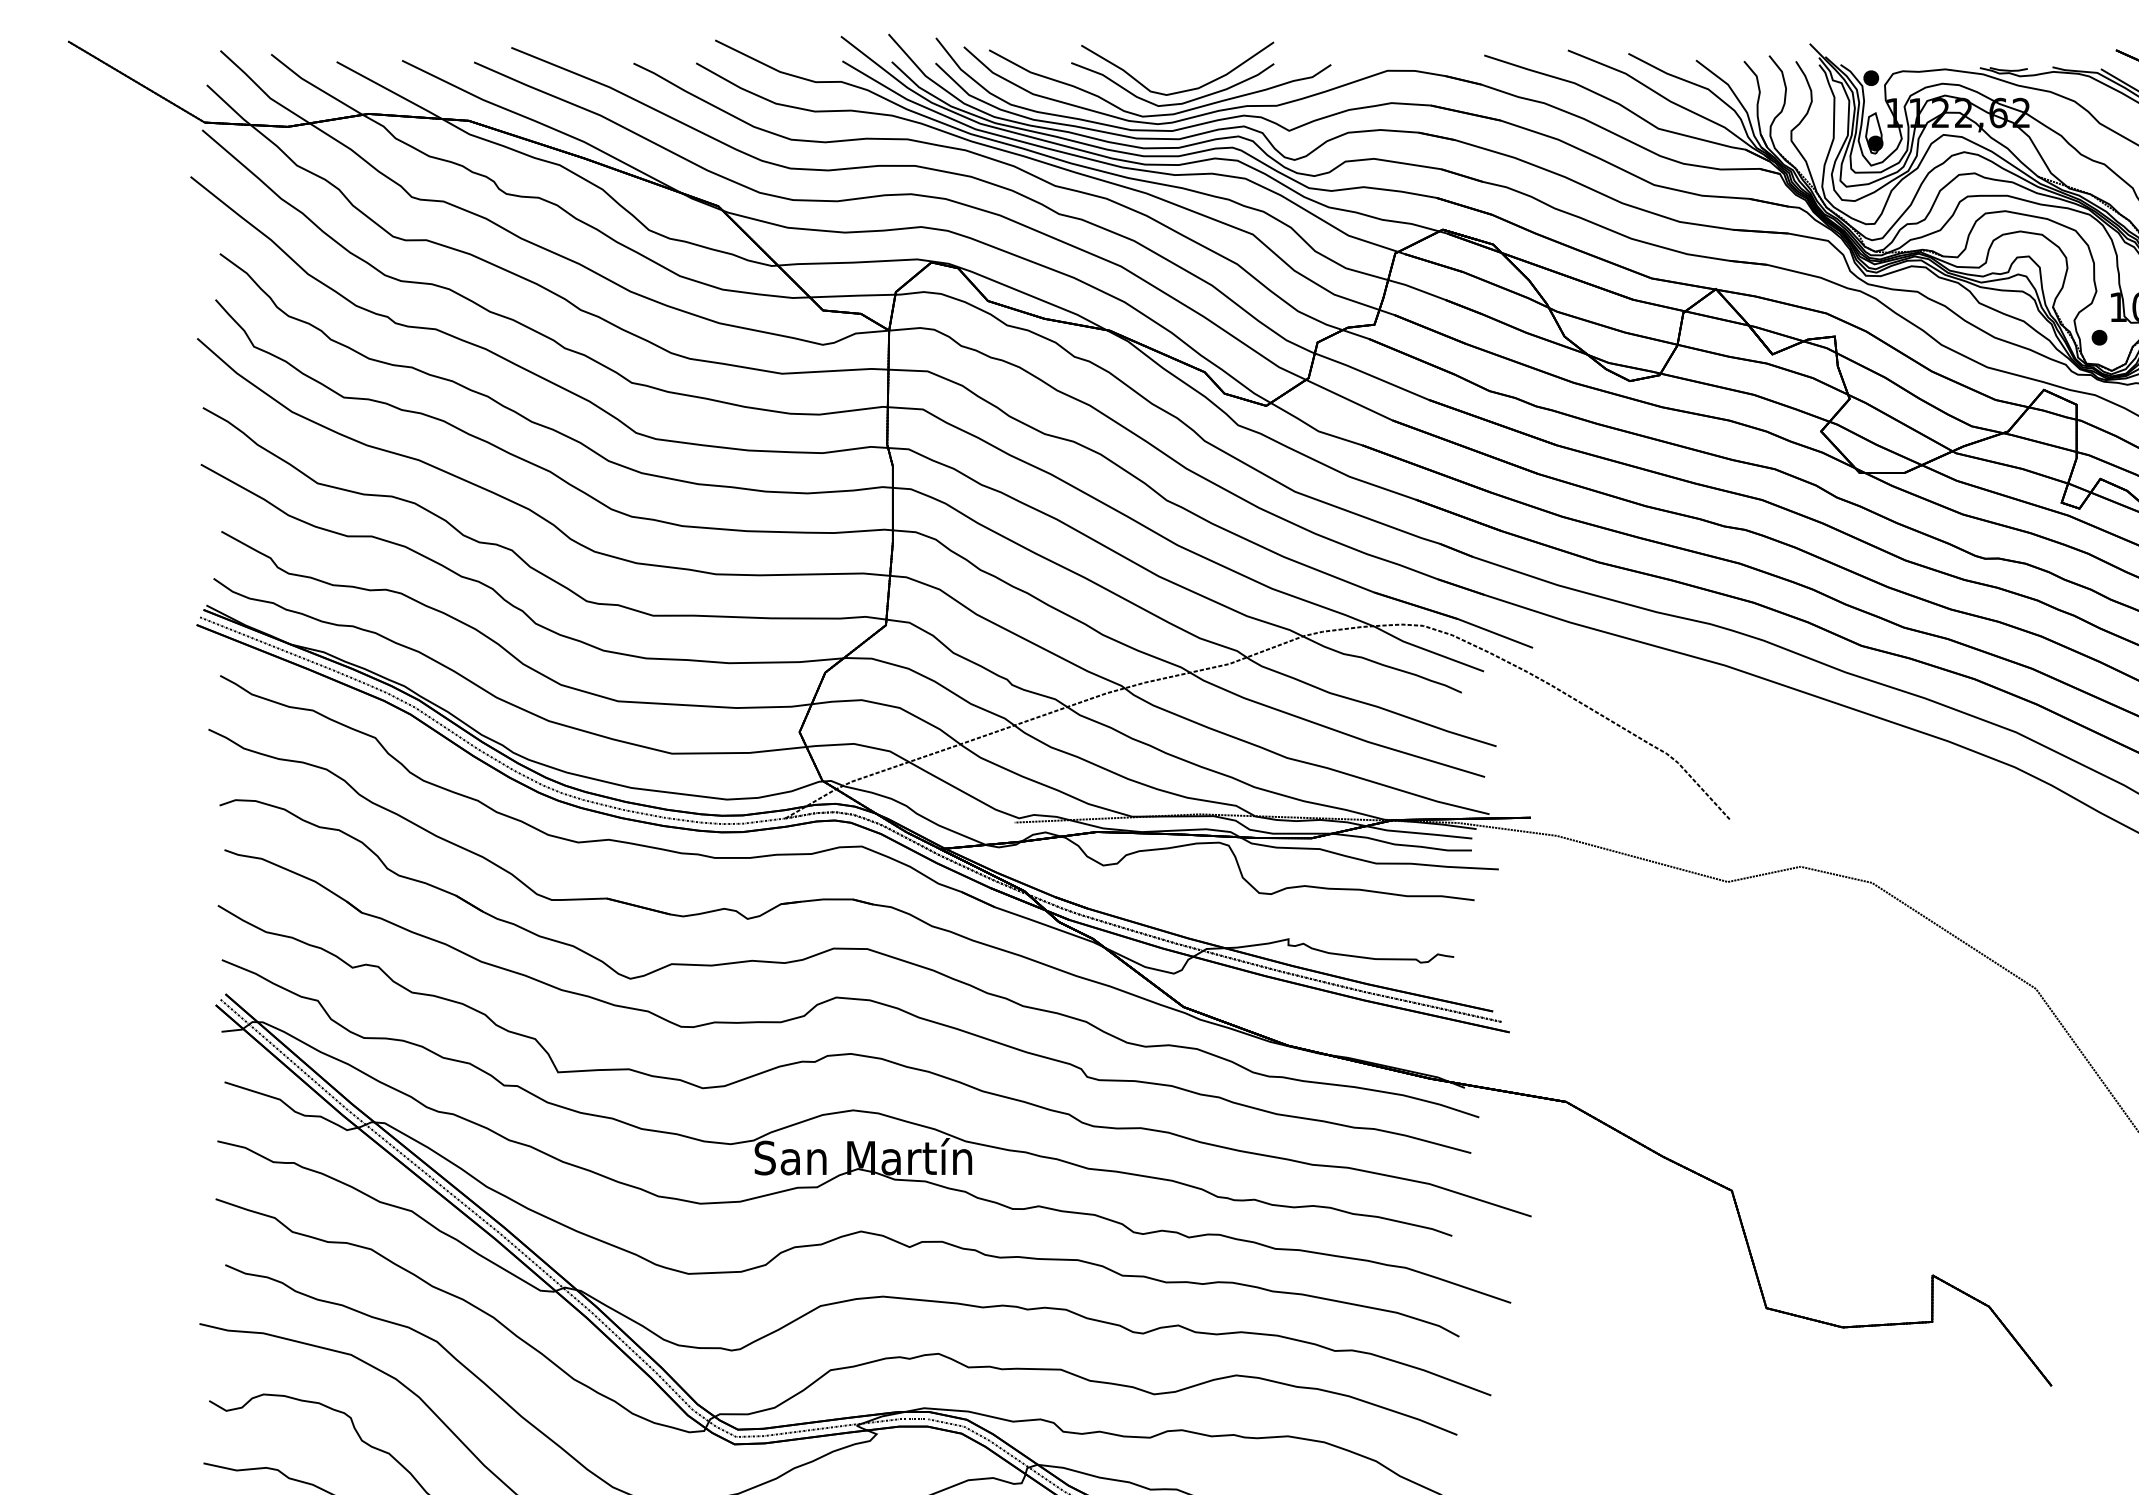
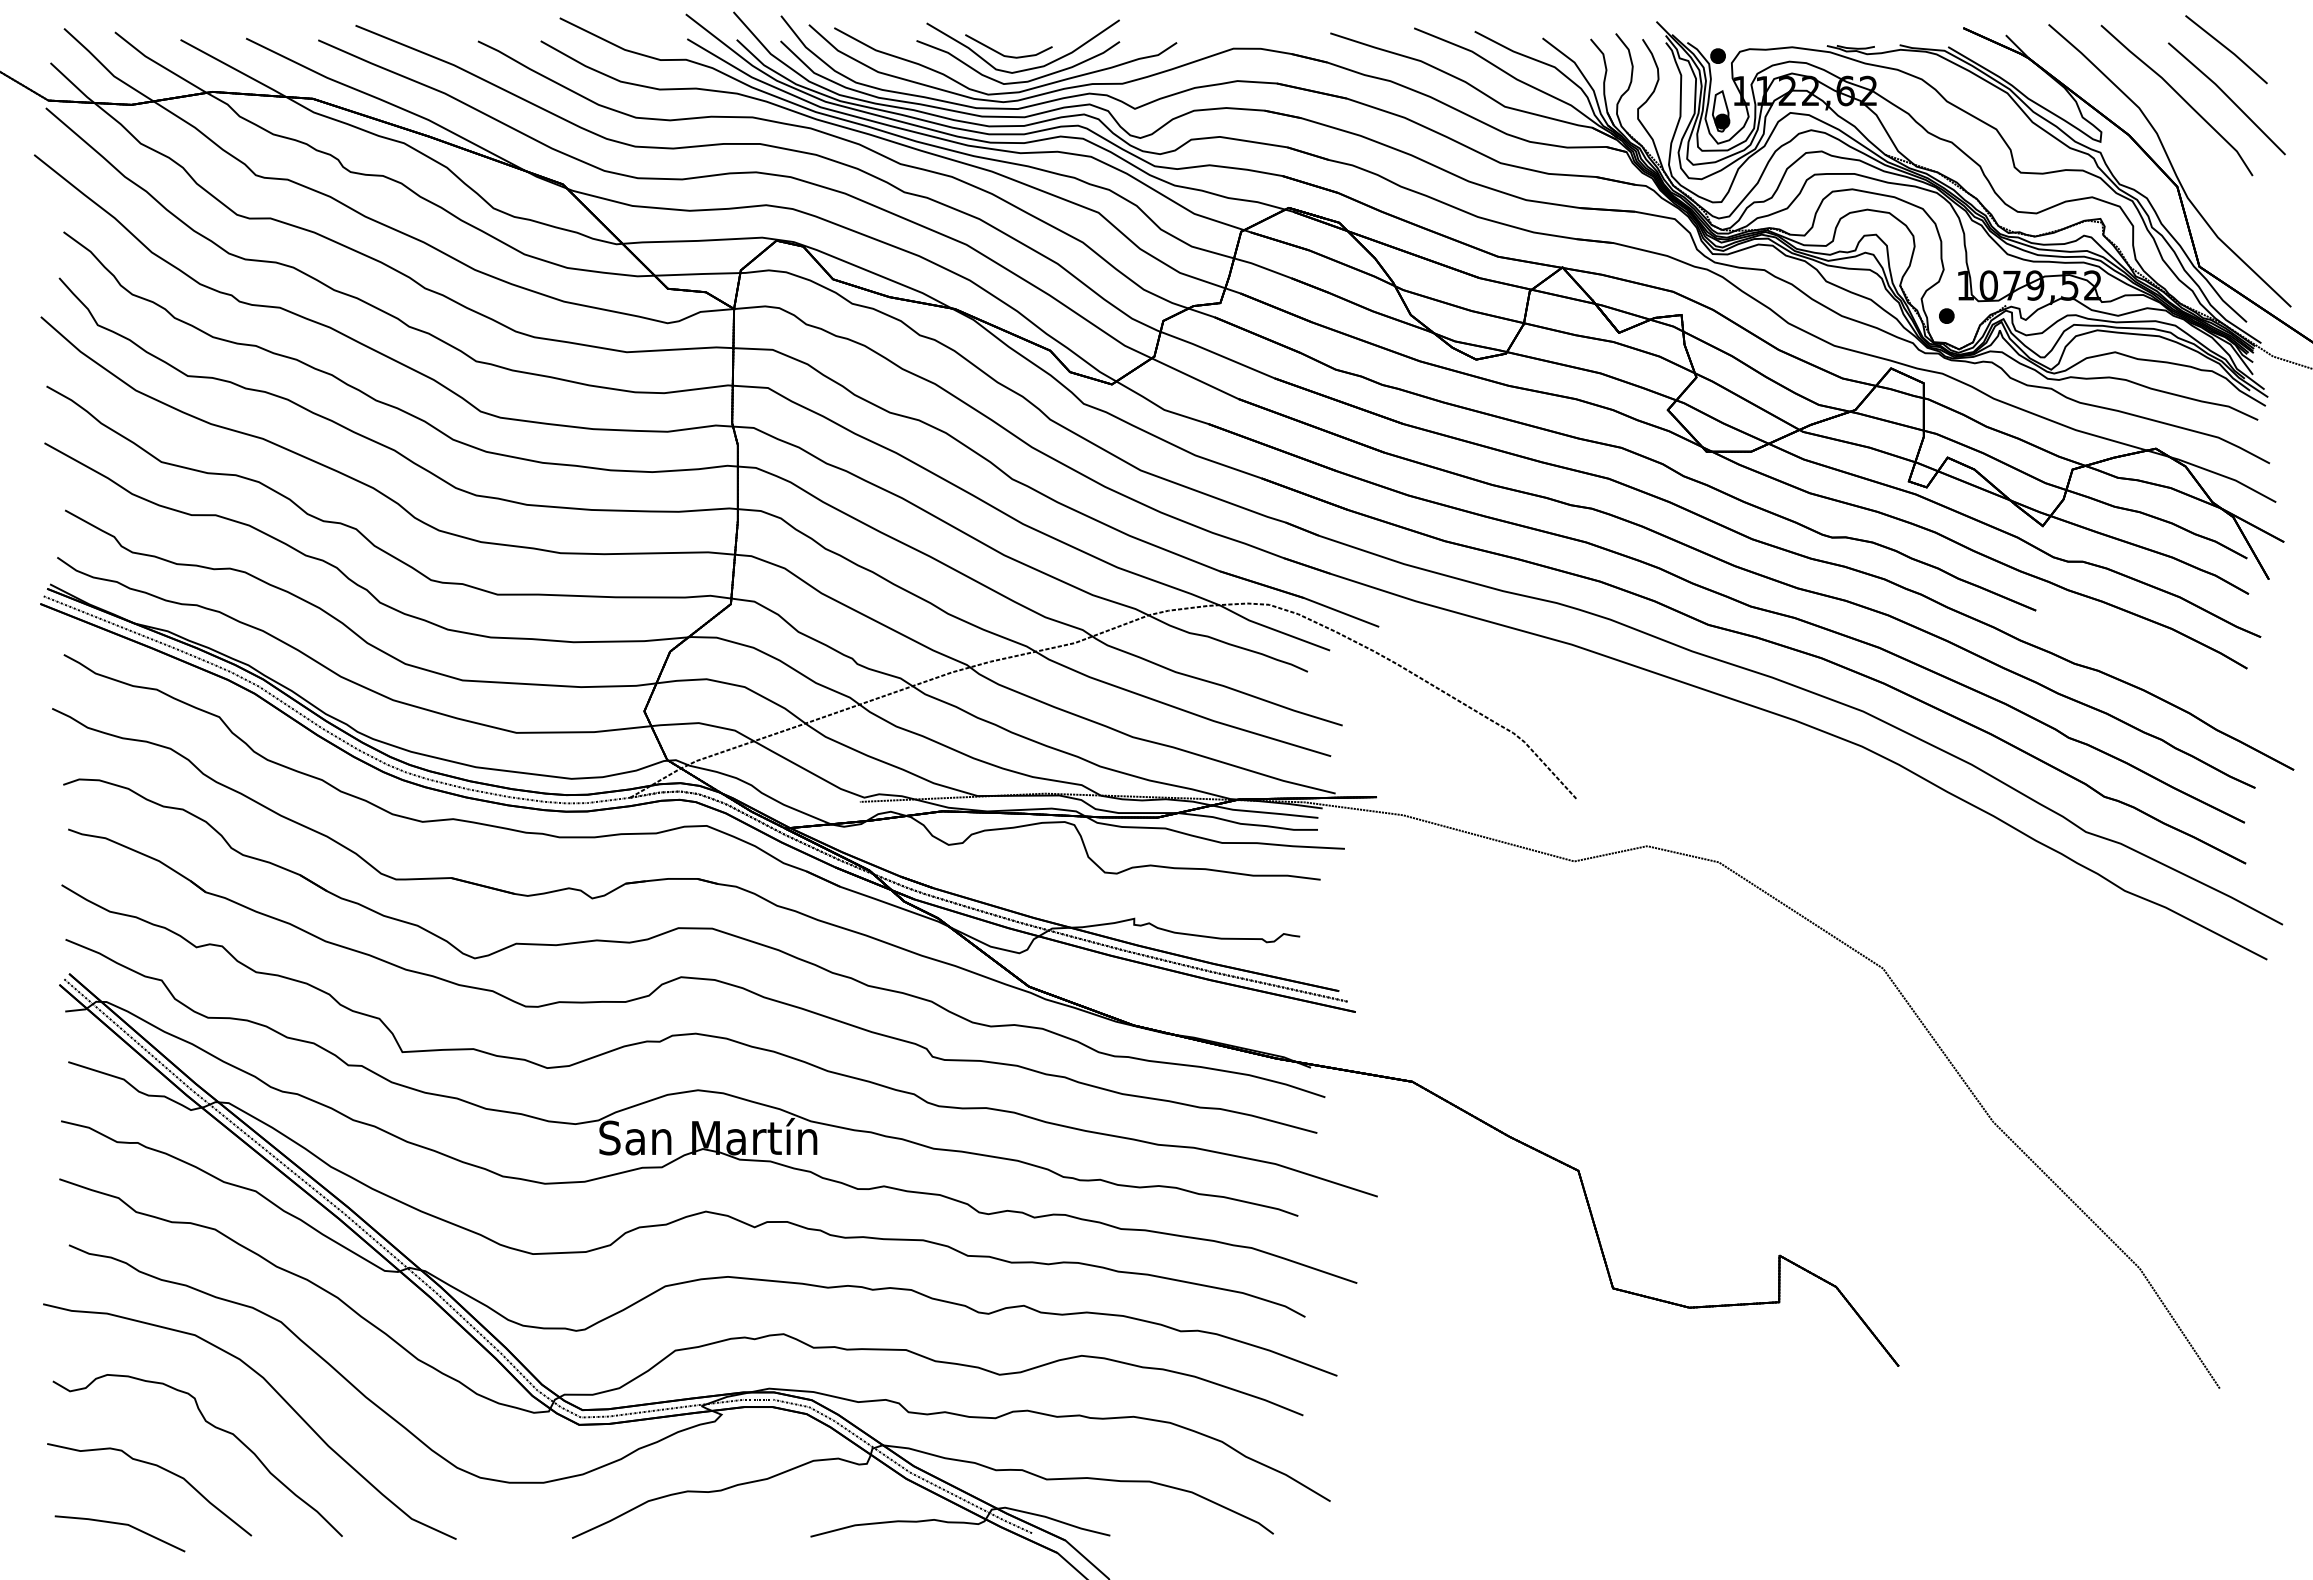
part: (1163, 77) -> (1008, 55), added

